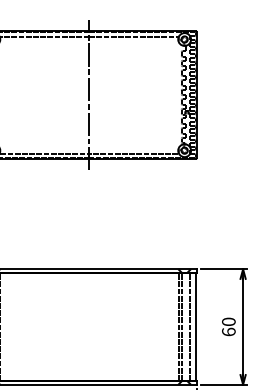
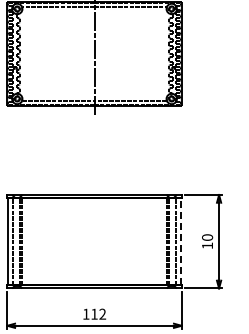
line: (196, 326) -> (181, 241), solid -> dashed
text: (228, 331) -> (207, 245), 60 -> 10

